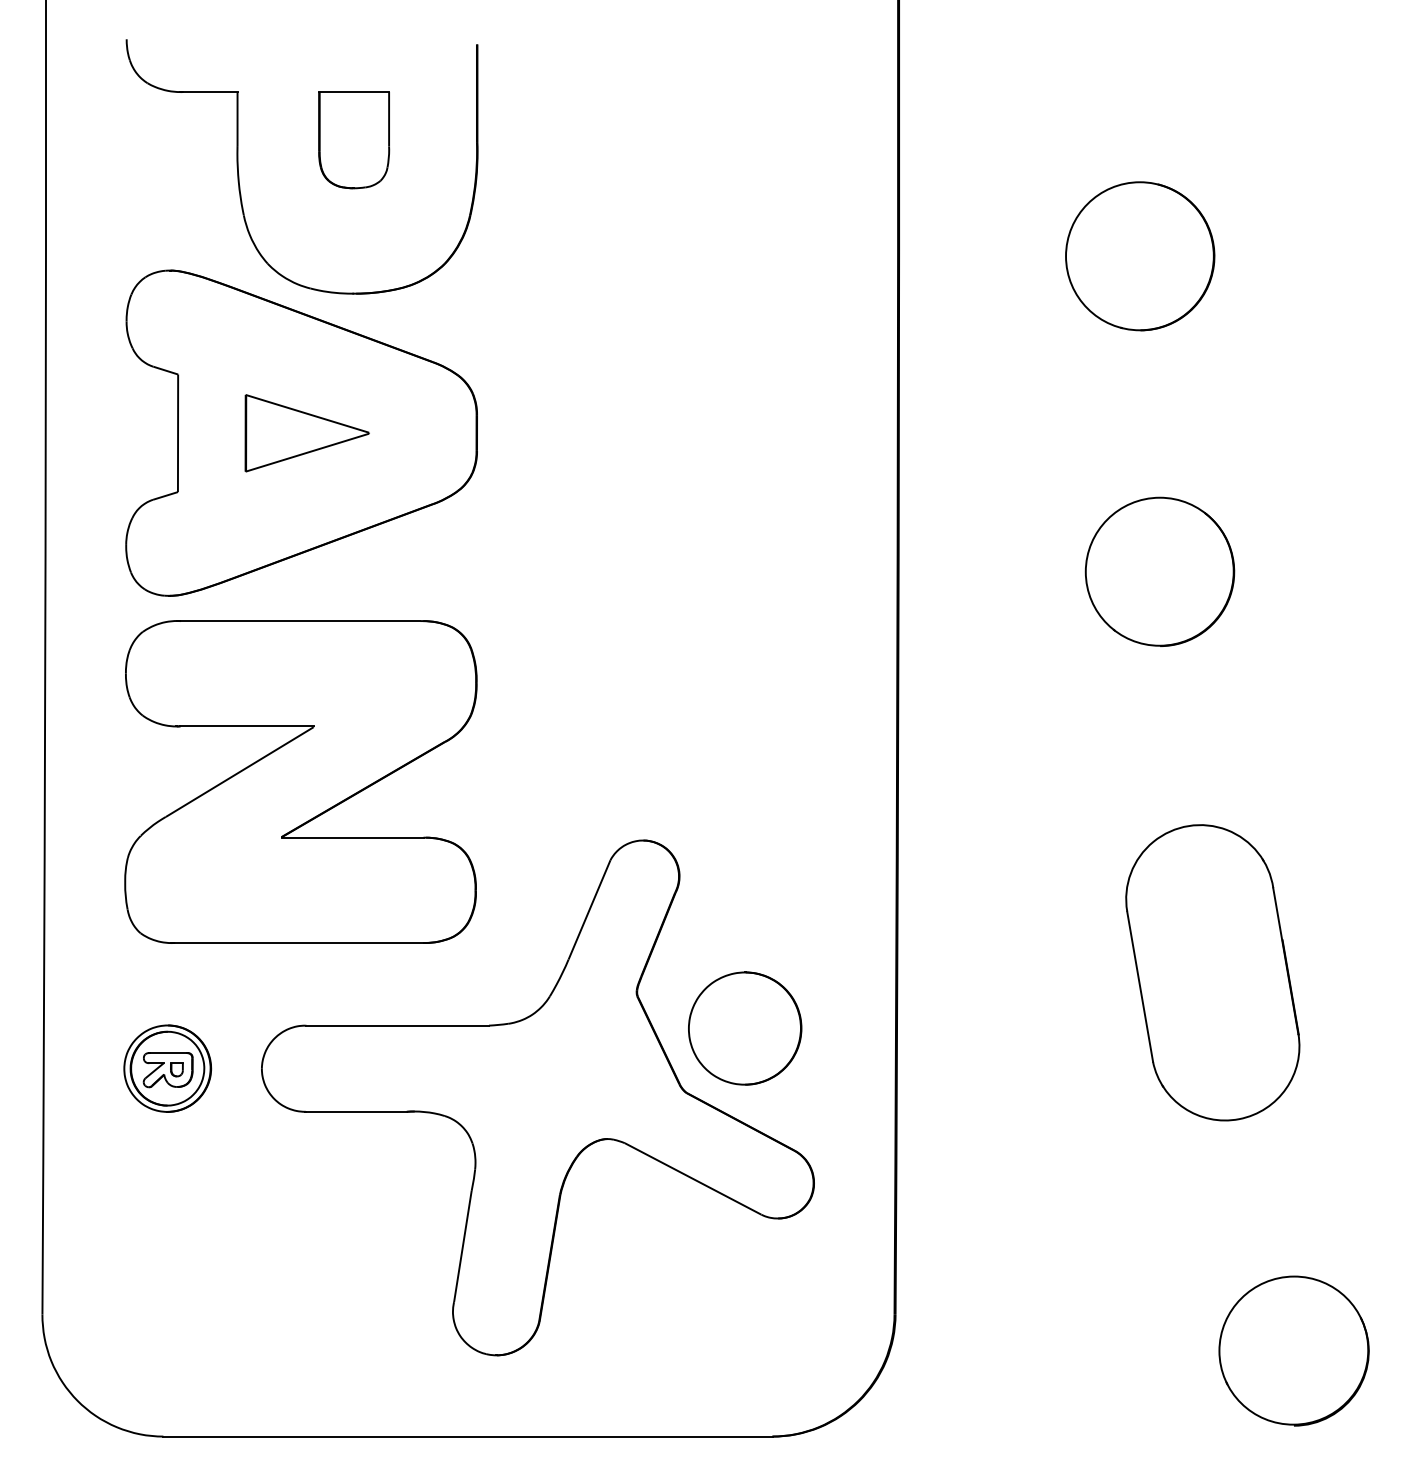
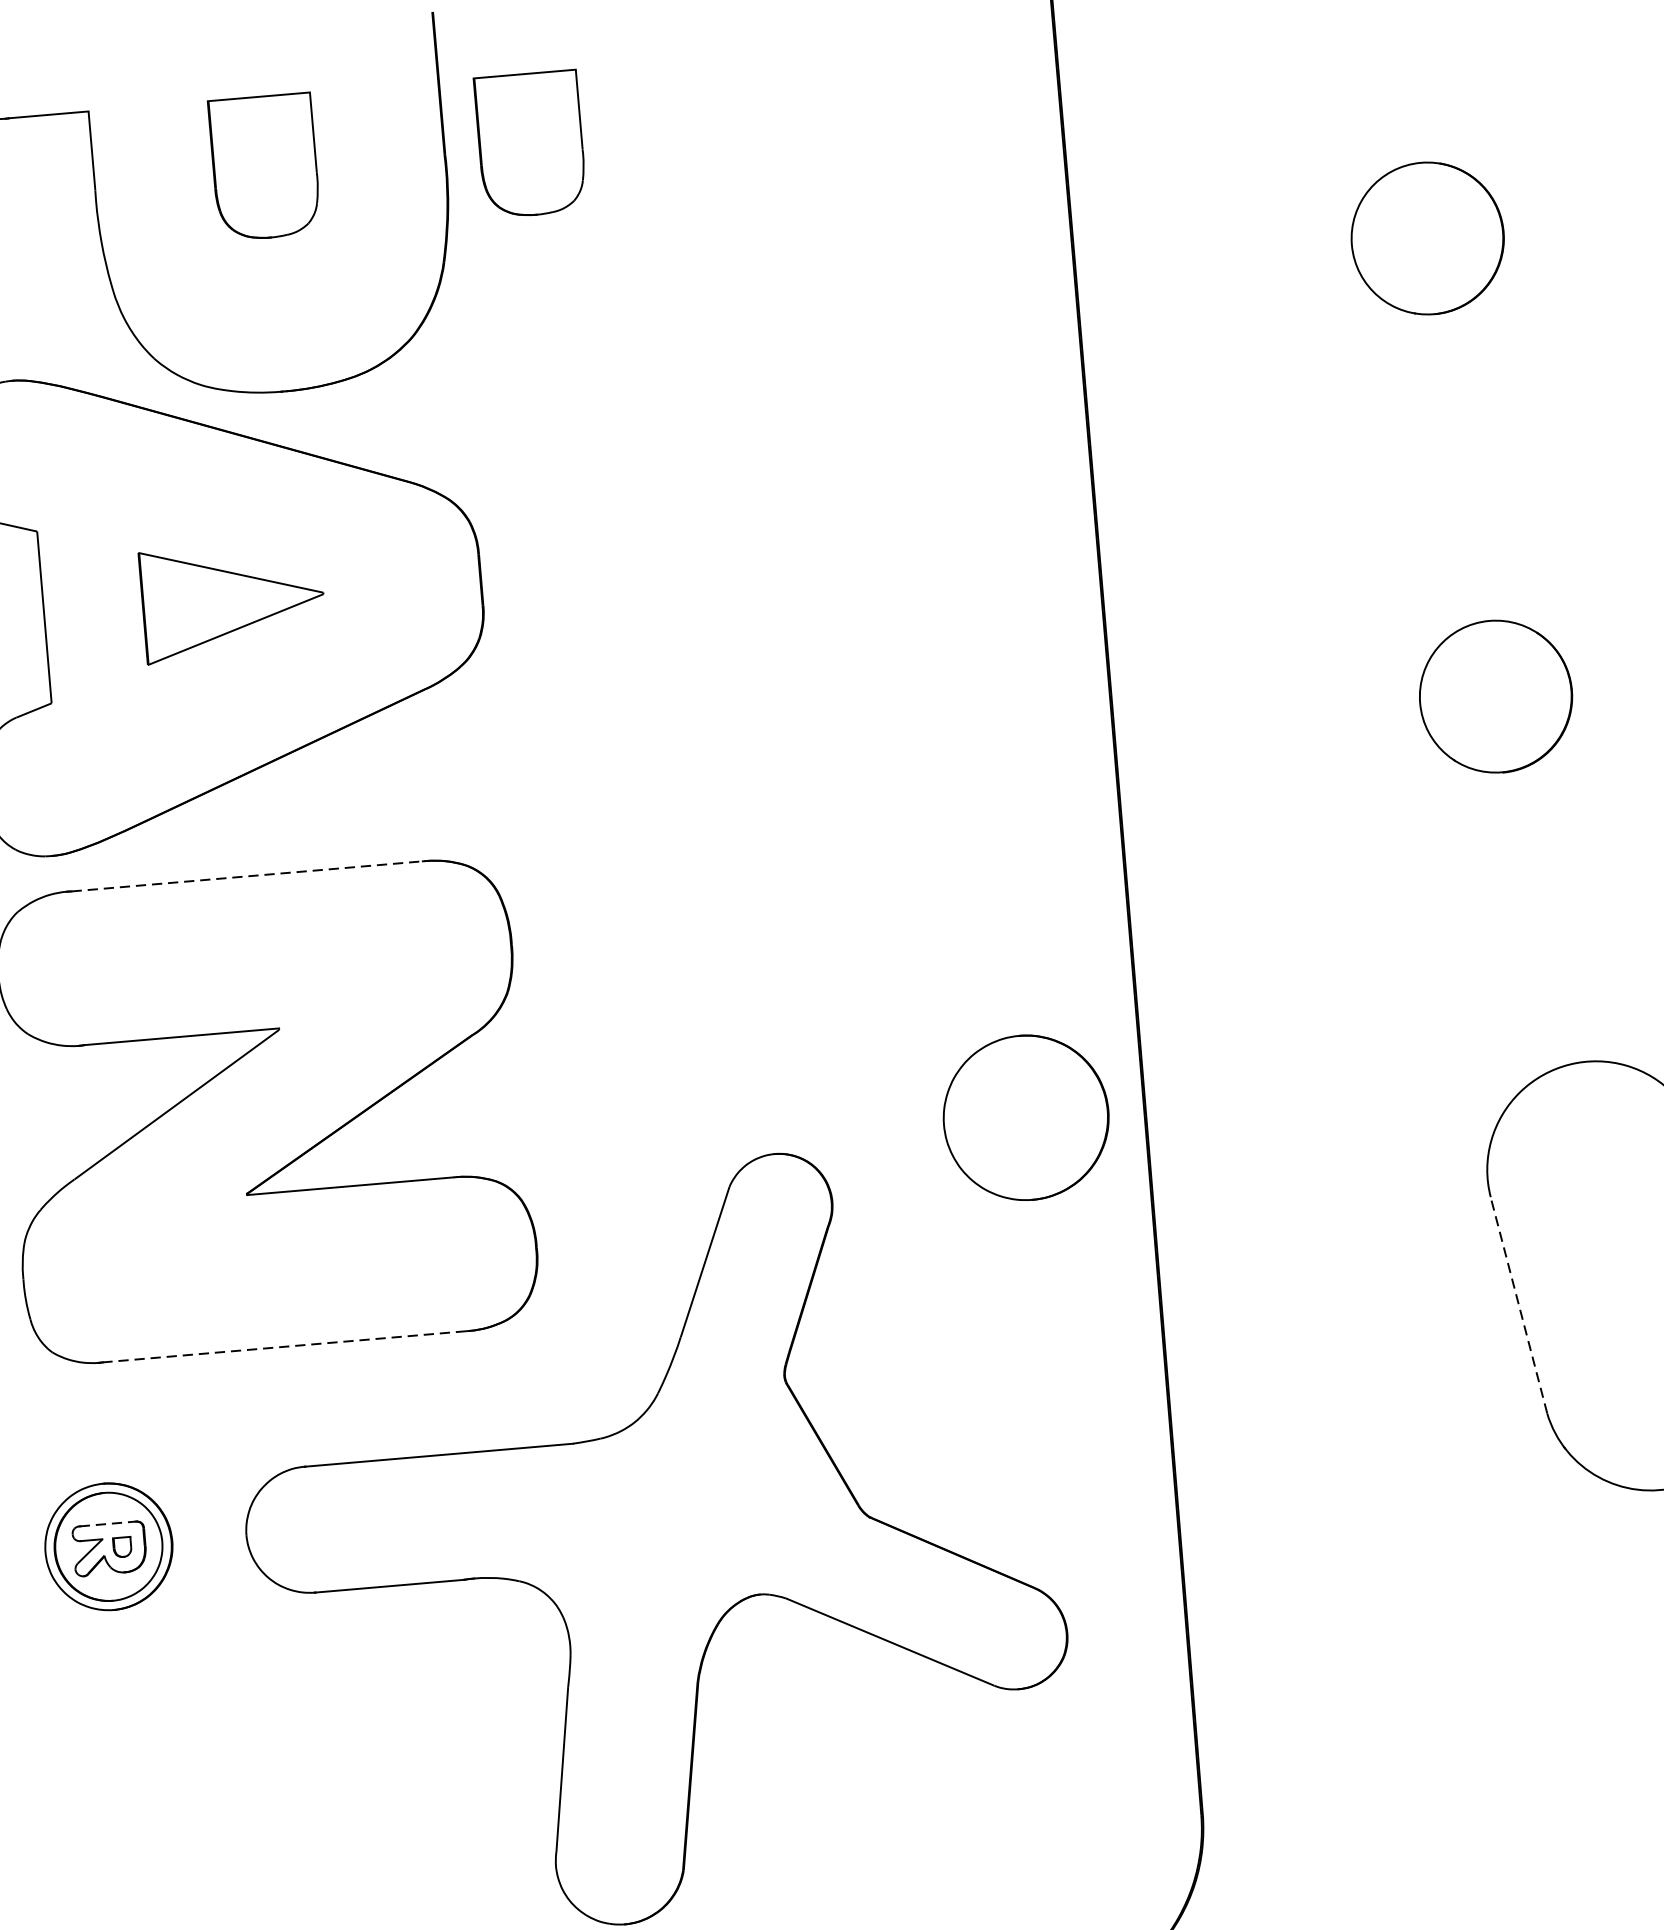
part: (536, 140) -> (531, 144), added
part: (1140, 256) -> (1428, 238), size x0.7
part: (1159, 571) -> (1495, 696), size x0.7
line: (300, 621) -> (246, 877), solid -> dashed
line: (298, 942) -> (284, 1346), solid -> dashed
line: (1140, 986) -> (1519, 1304), solid -> dashed
part: (745, 1028) -> (1026, 1117), moved
line: (168, 1053) -> (108, 1524), solid -> dashed

